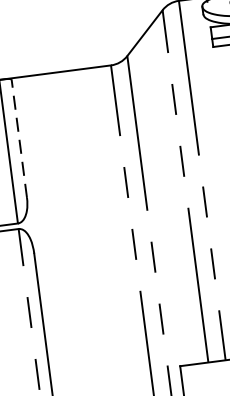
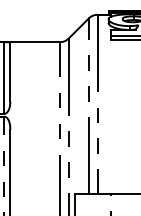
line: (19, 136) -> (10, 71), dashed -> solid

